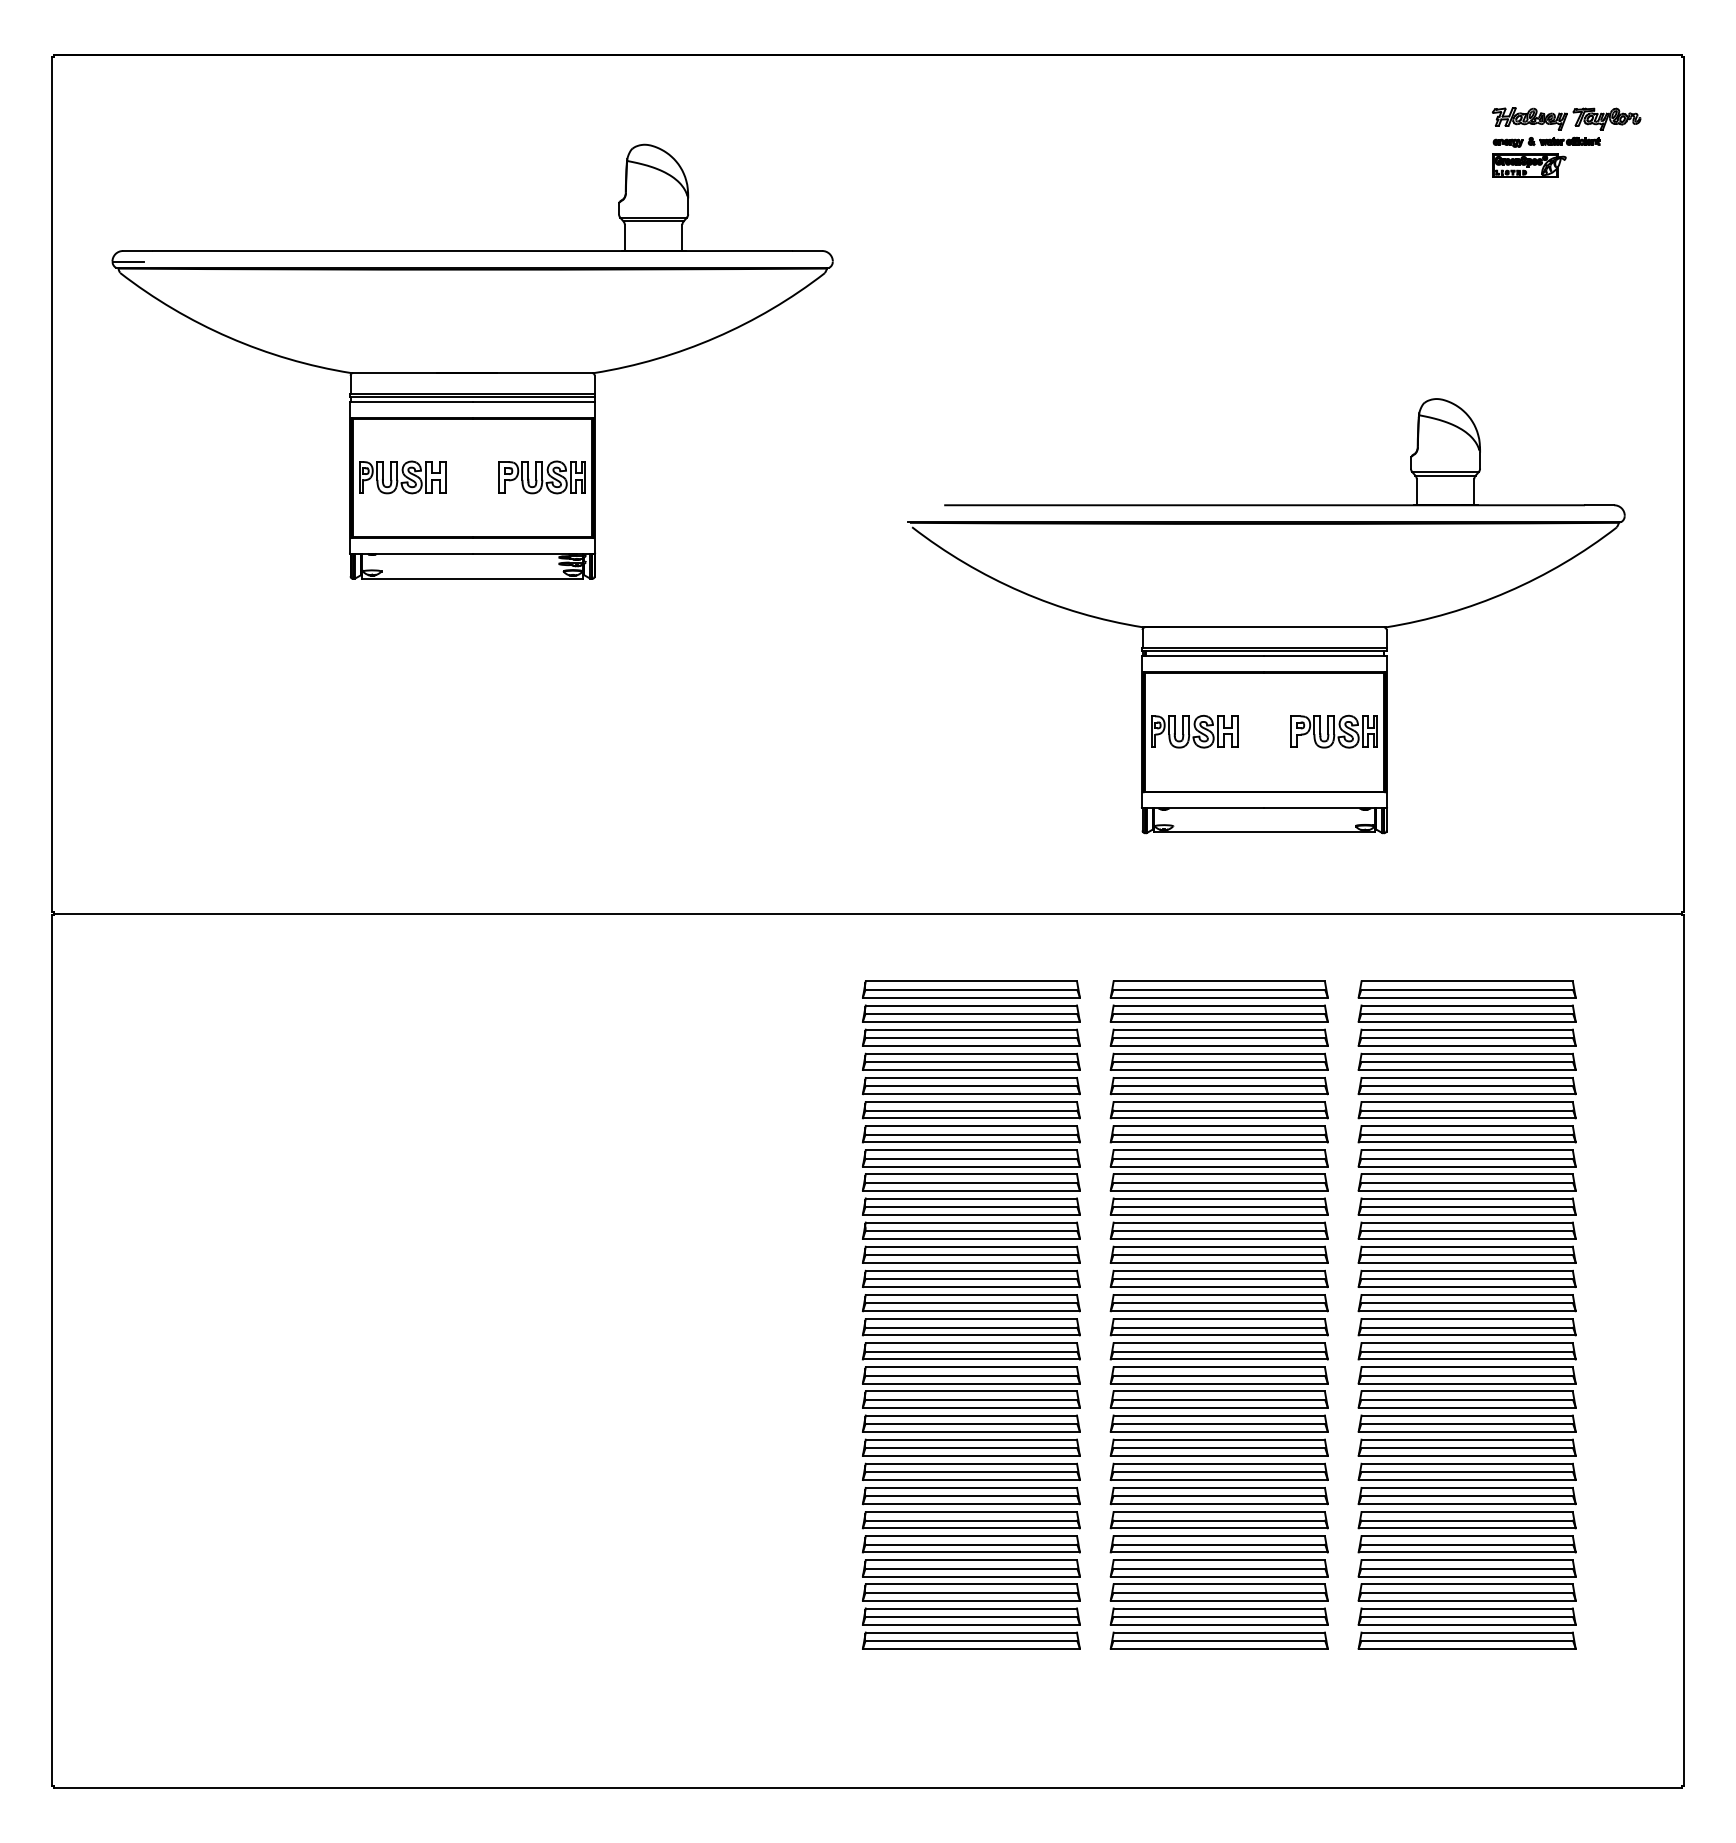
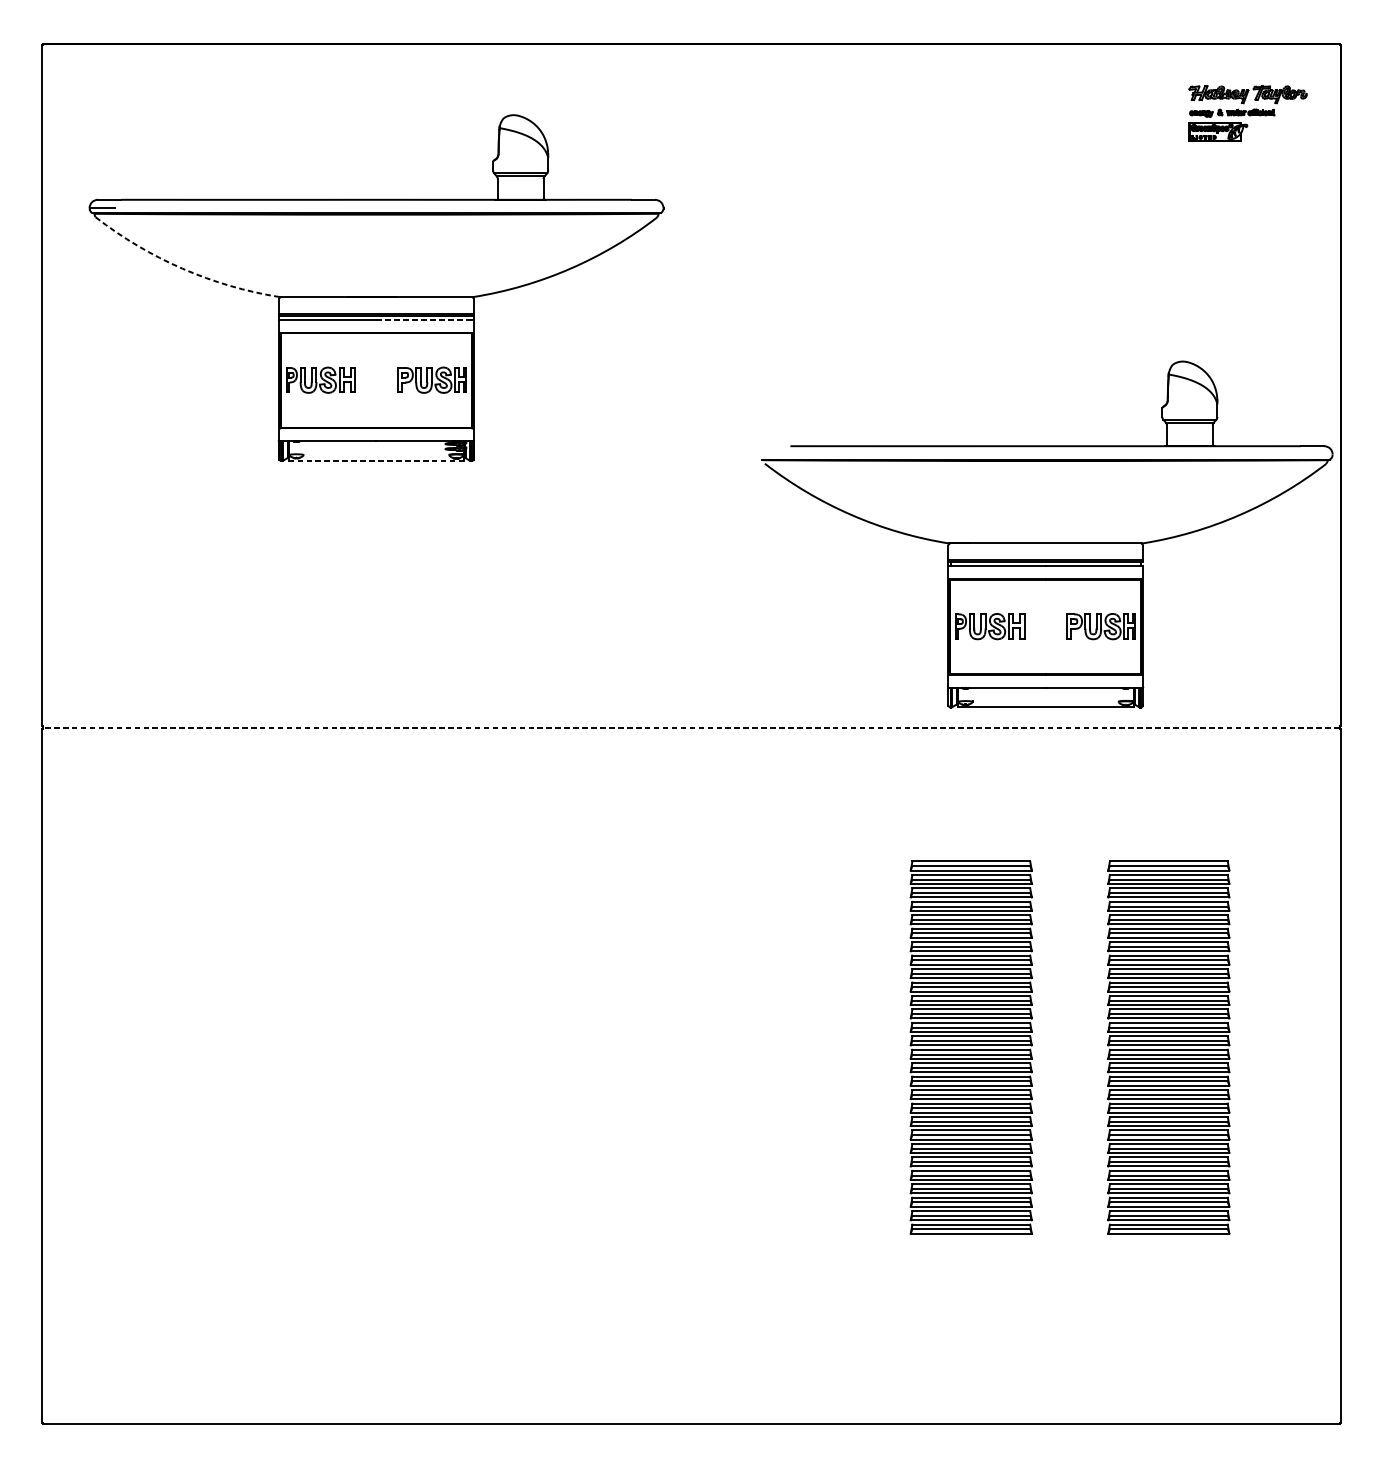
arc: (229, 337) -> (182, 268), solid -> dashed
line: (533, 401) -> (425, 319), solid -> dashed
line: (472, 578) -> (376, 460), solid -> dashed
part: (1266, 626) -> (1047, 542), moved
line: (867, 913) -> (691, 727), solid -> dashed
part: (970, 1314) -> (773, 1047), removed
part: (1218, 1314) -> (970, 1047), size x0.7
part: (1466, 1314) -> (1168, 1047), size x0.7

